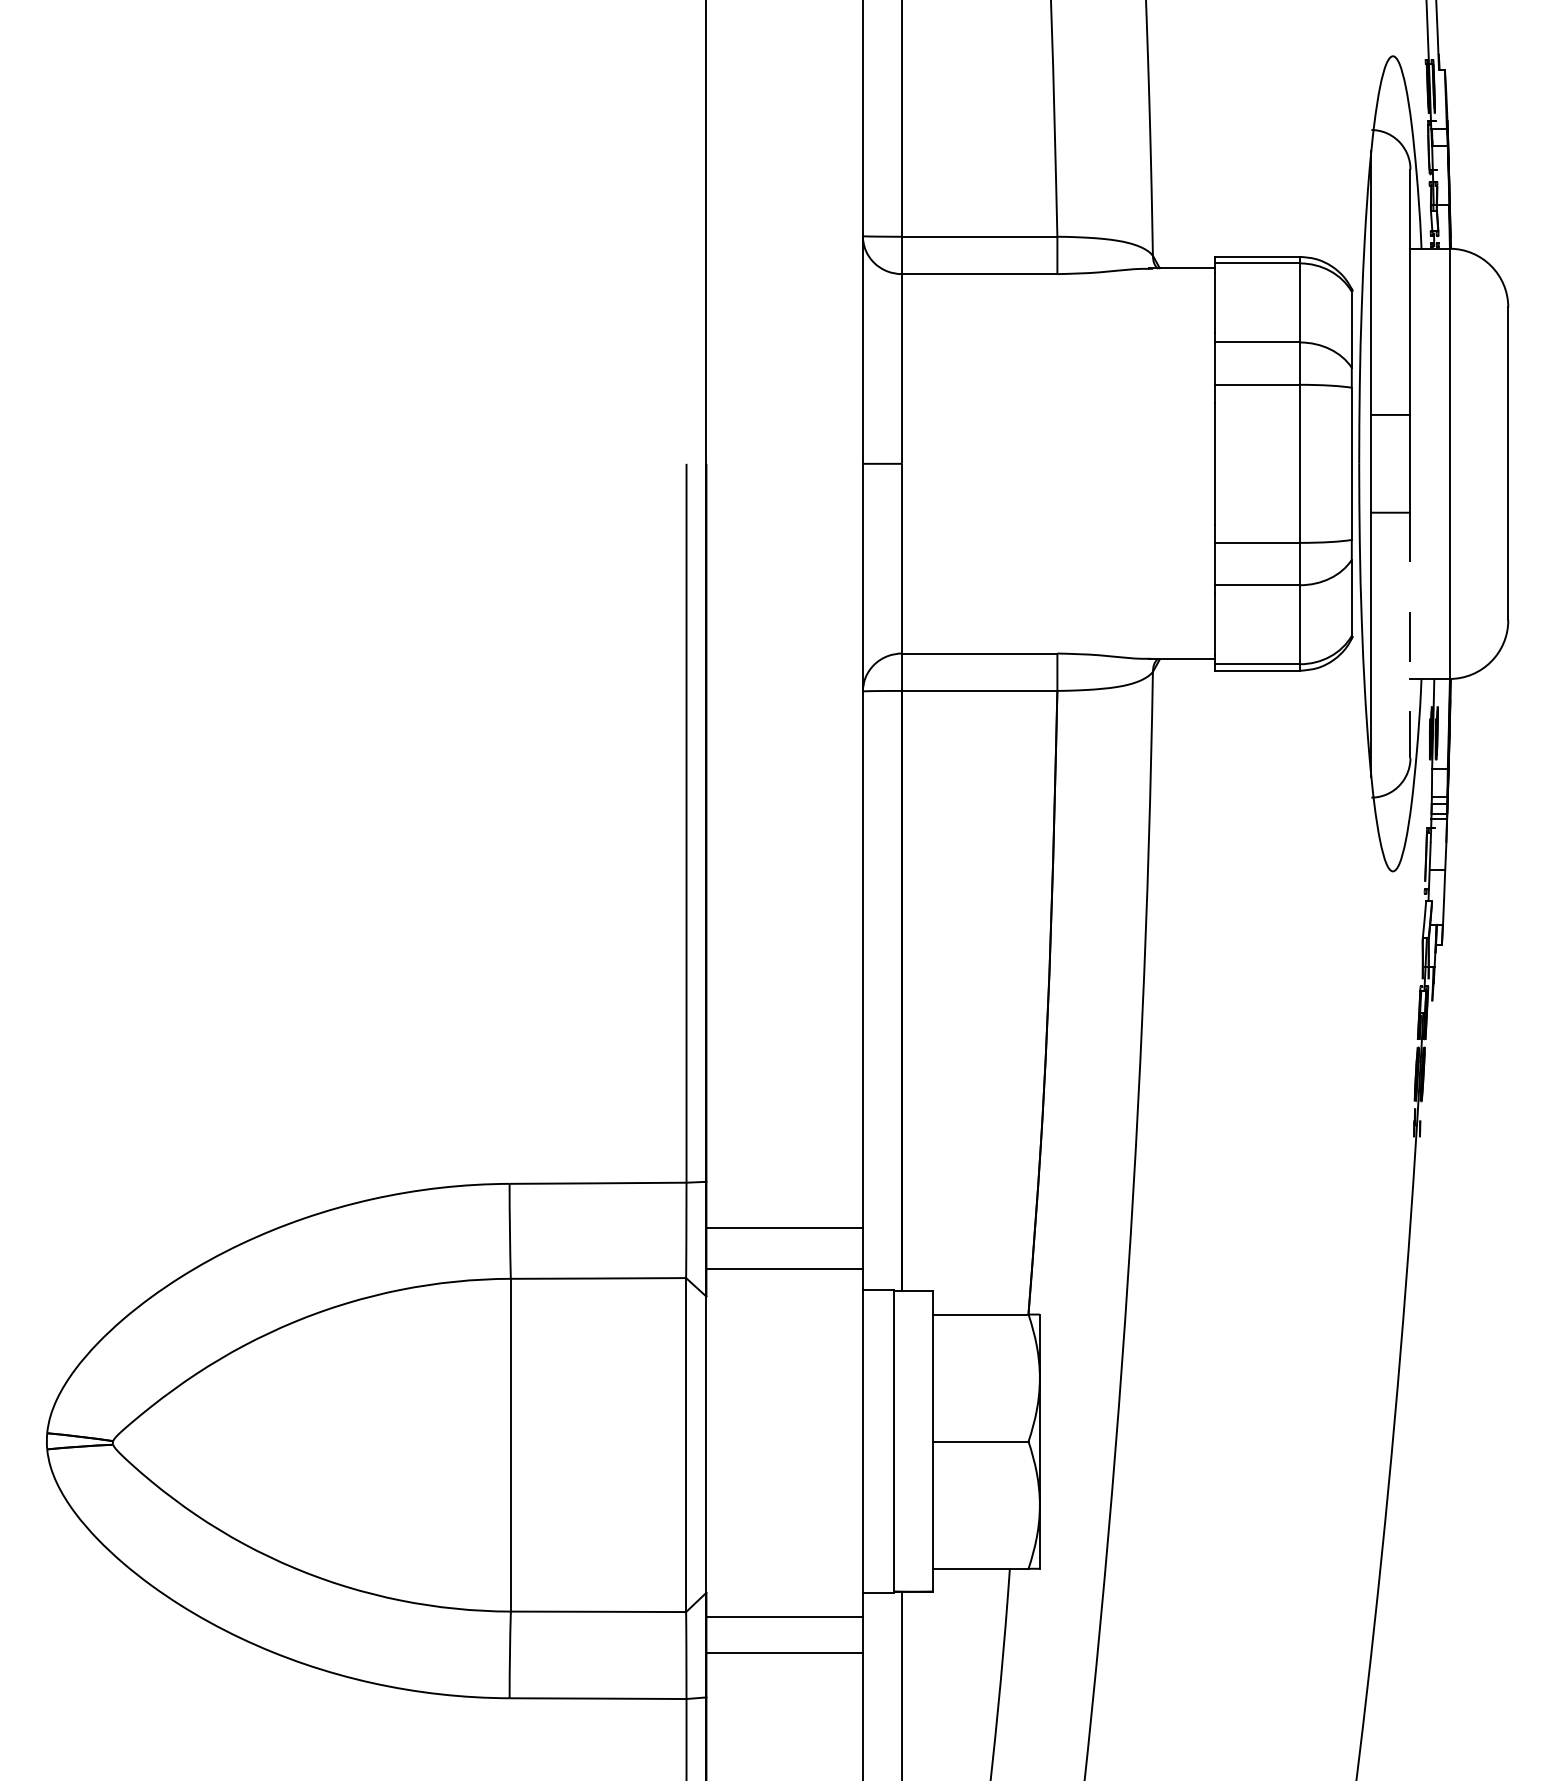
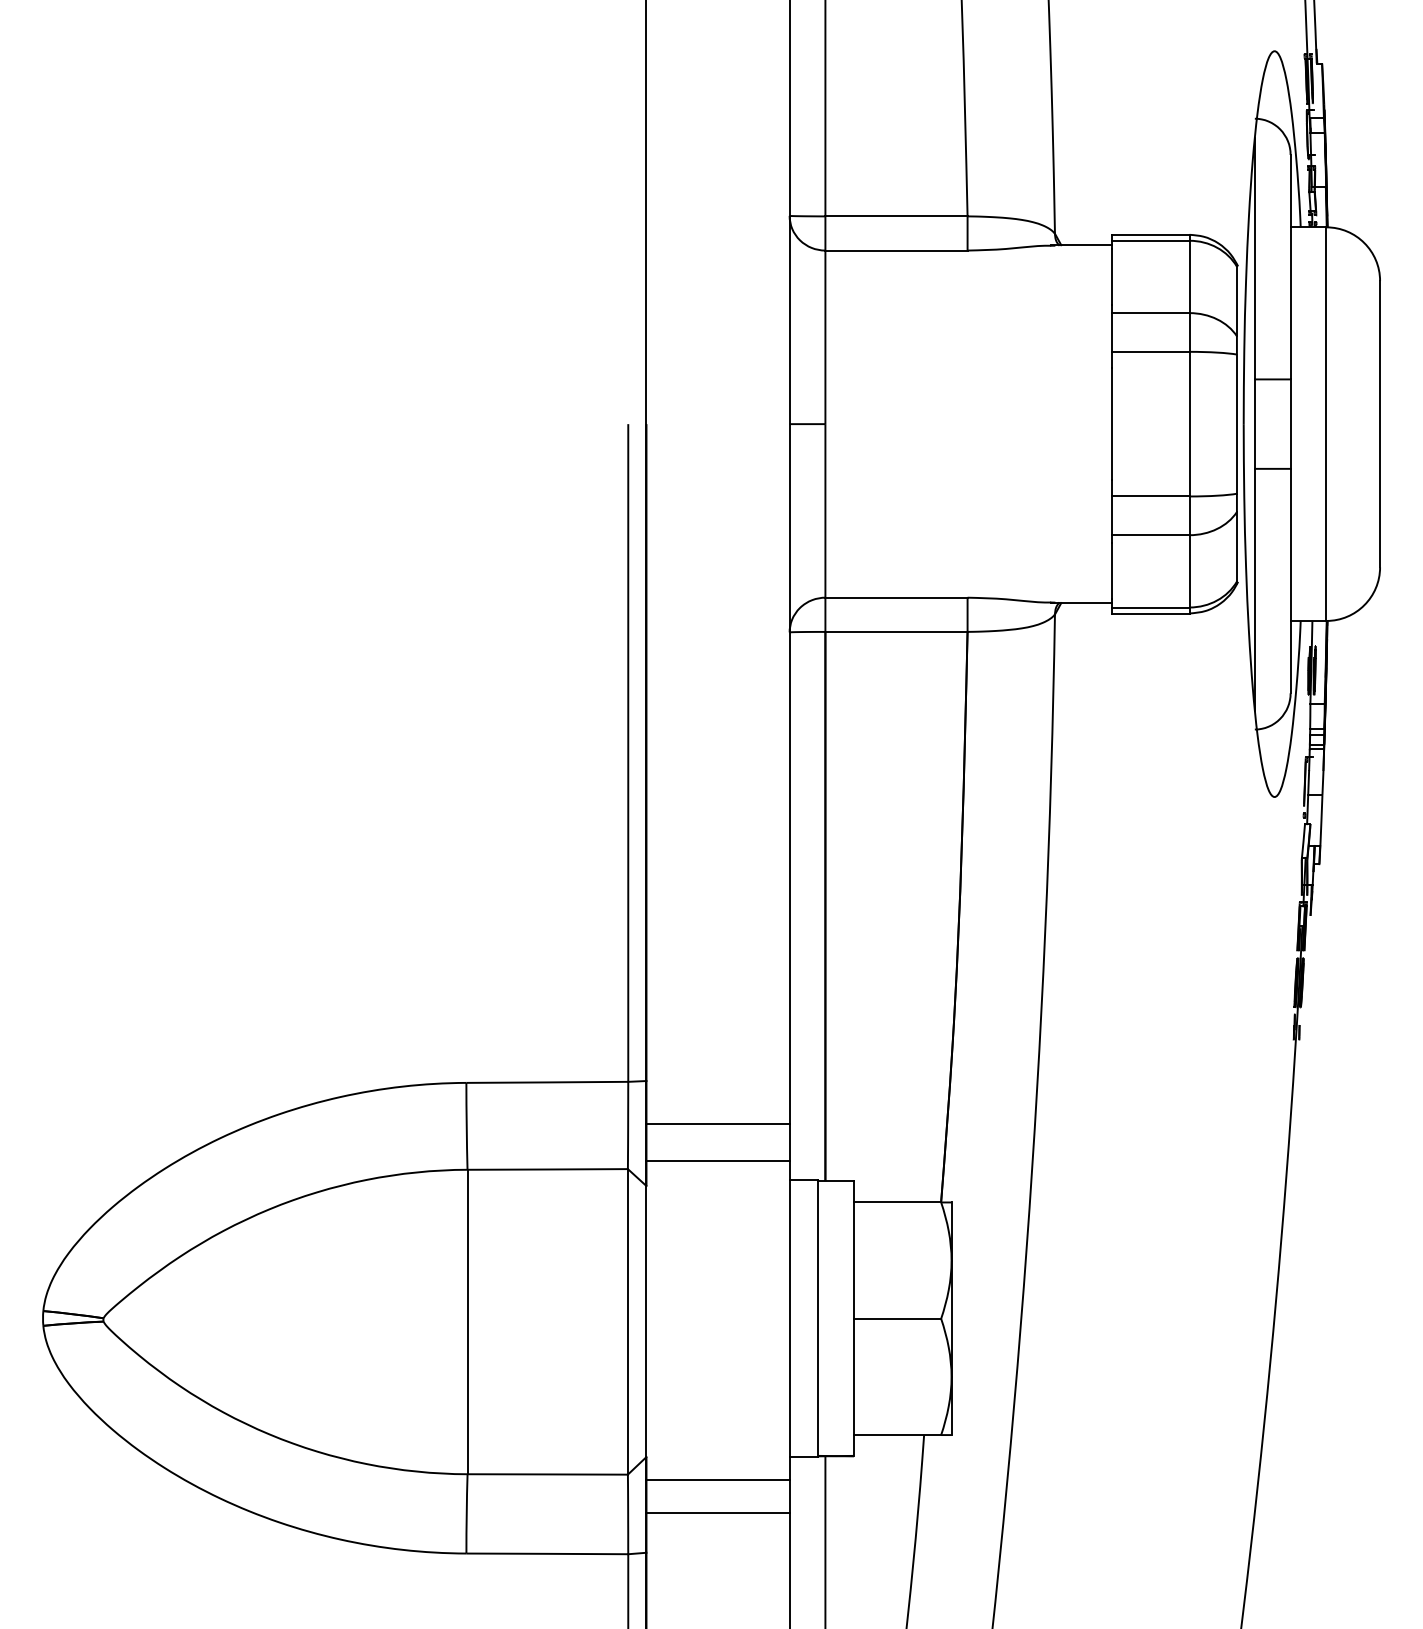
line: (1410, 635) -> (1290, 581), dashed -> solid

